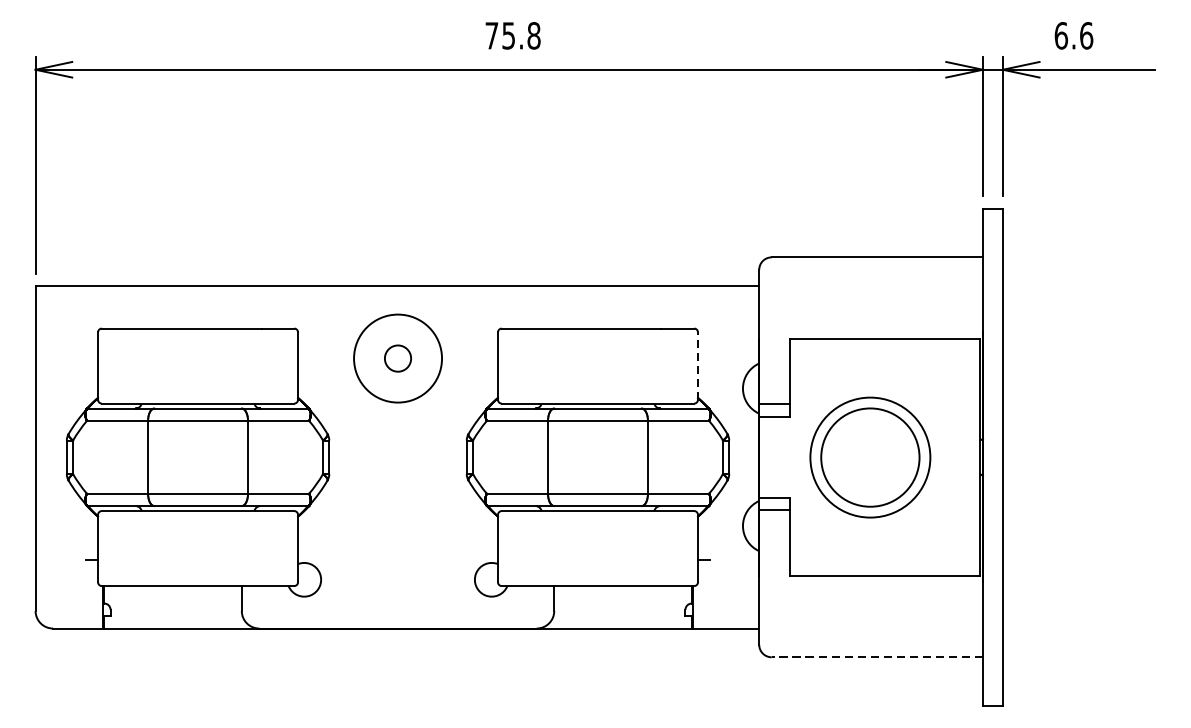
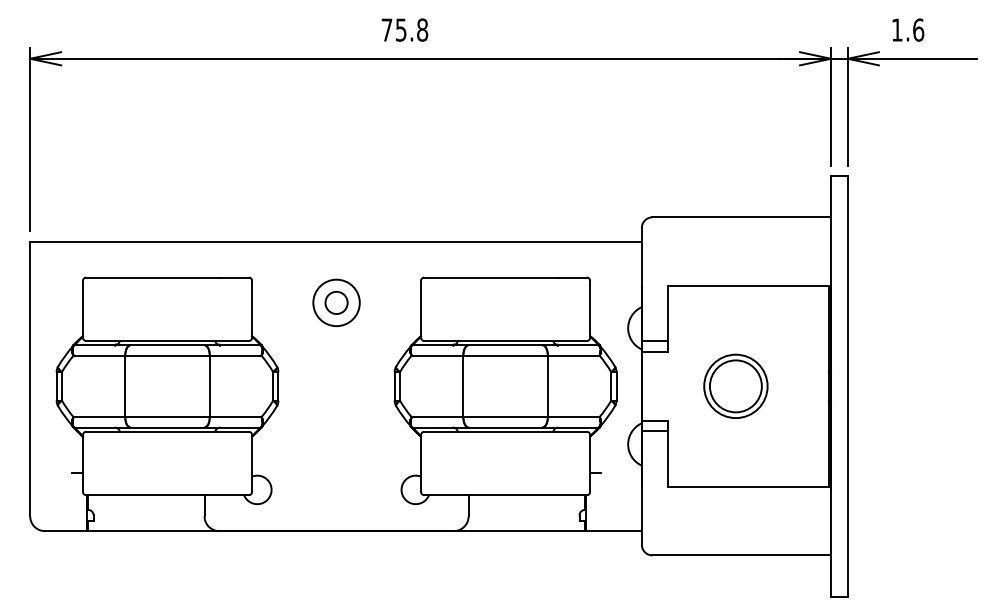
text: (512, 35) -> (404, 29), moved
text: (1060, 35) -> (896, 29), 6.6 -> 1.6
circle: (397, 358) -> (336, 302), size x0.62
line: (698, 366) -> (590, 309), dashed -> solid
part: (869, 456) -> (735, 385), size x0.62
line: (877, 657) -> (741, 555), dashed -> solid

